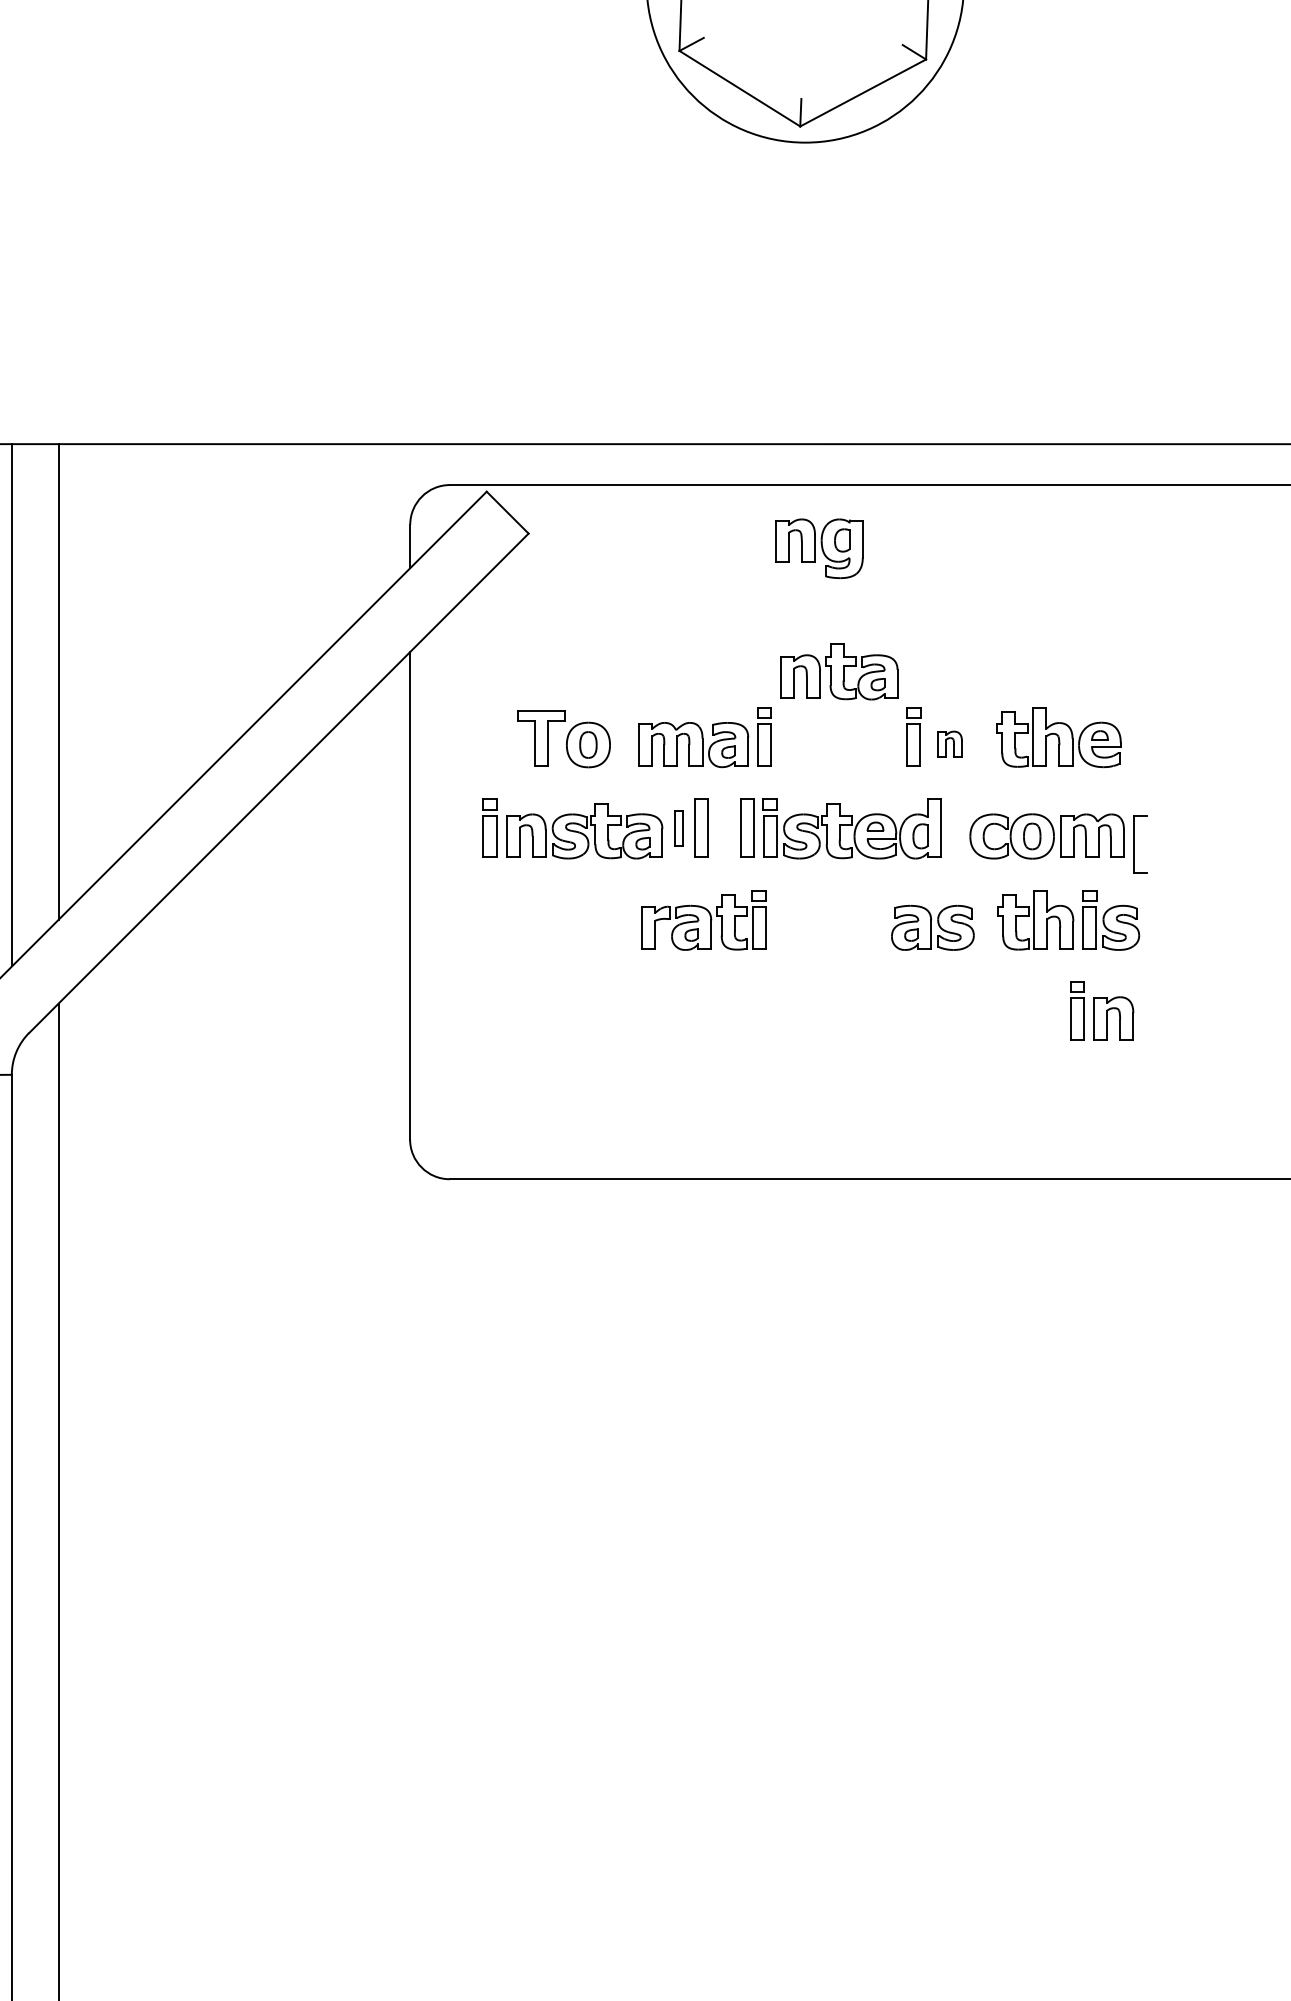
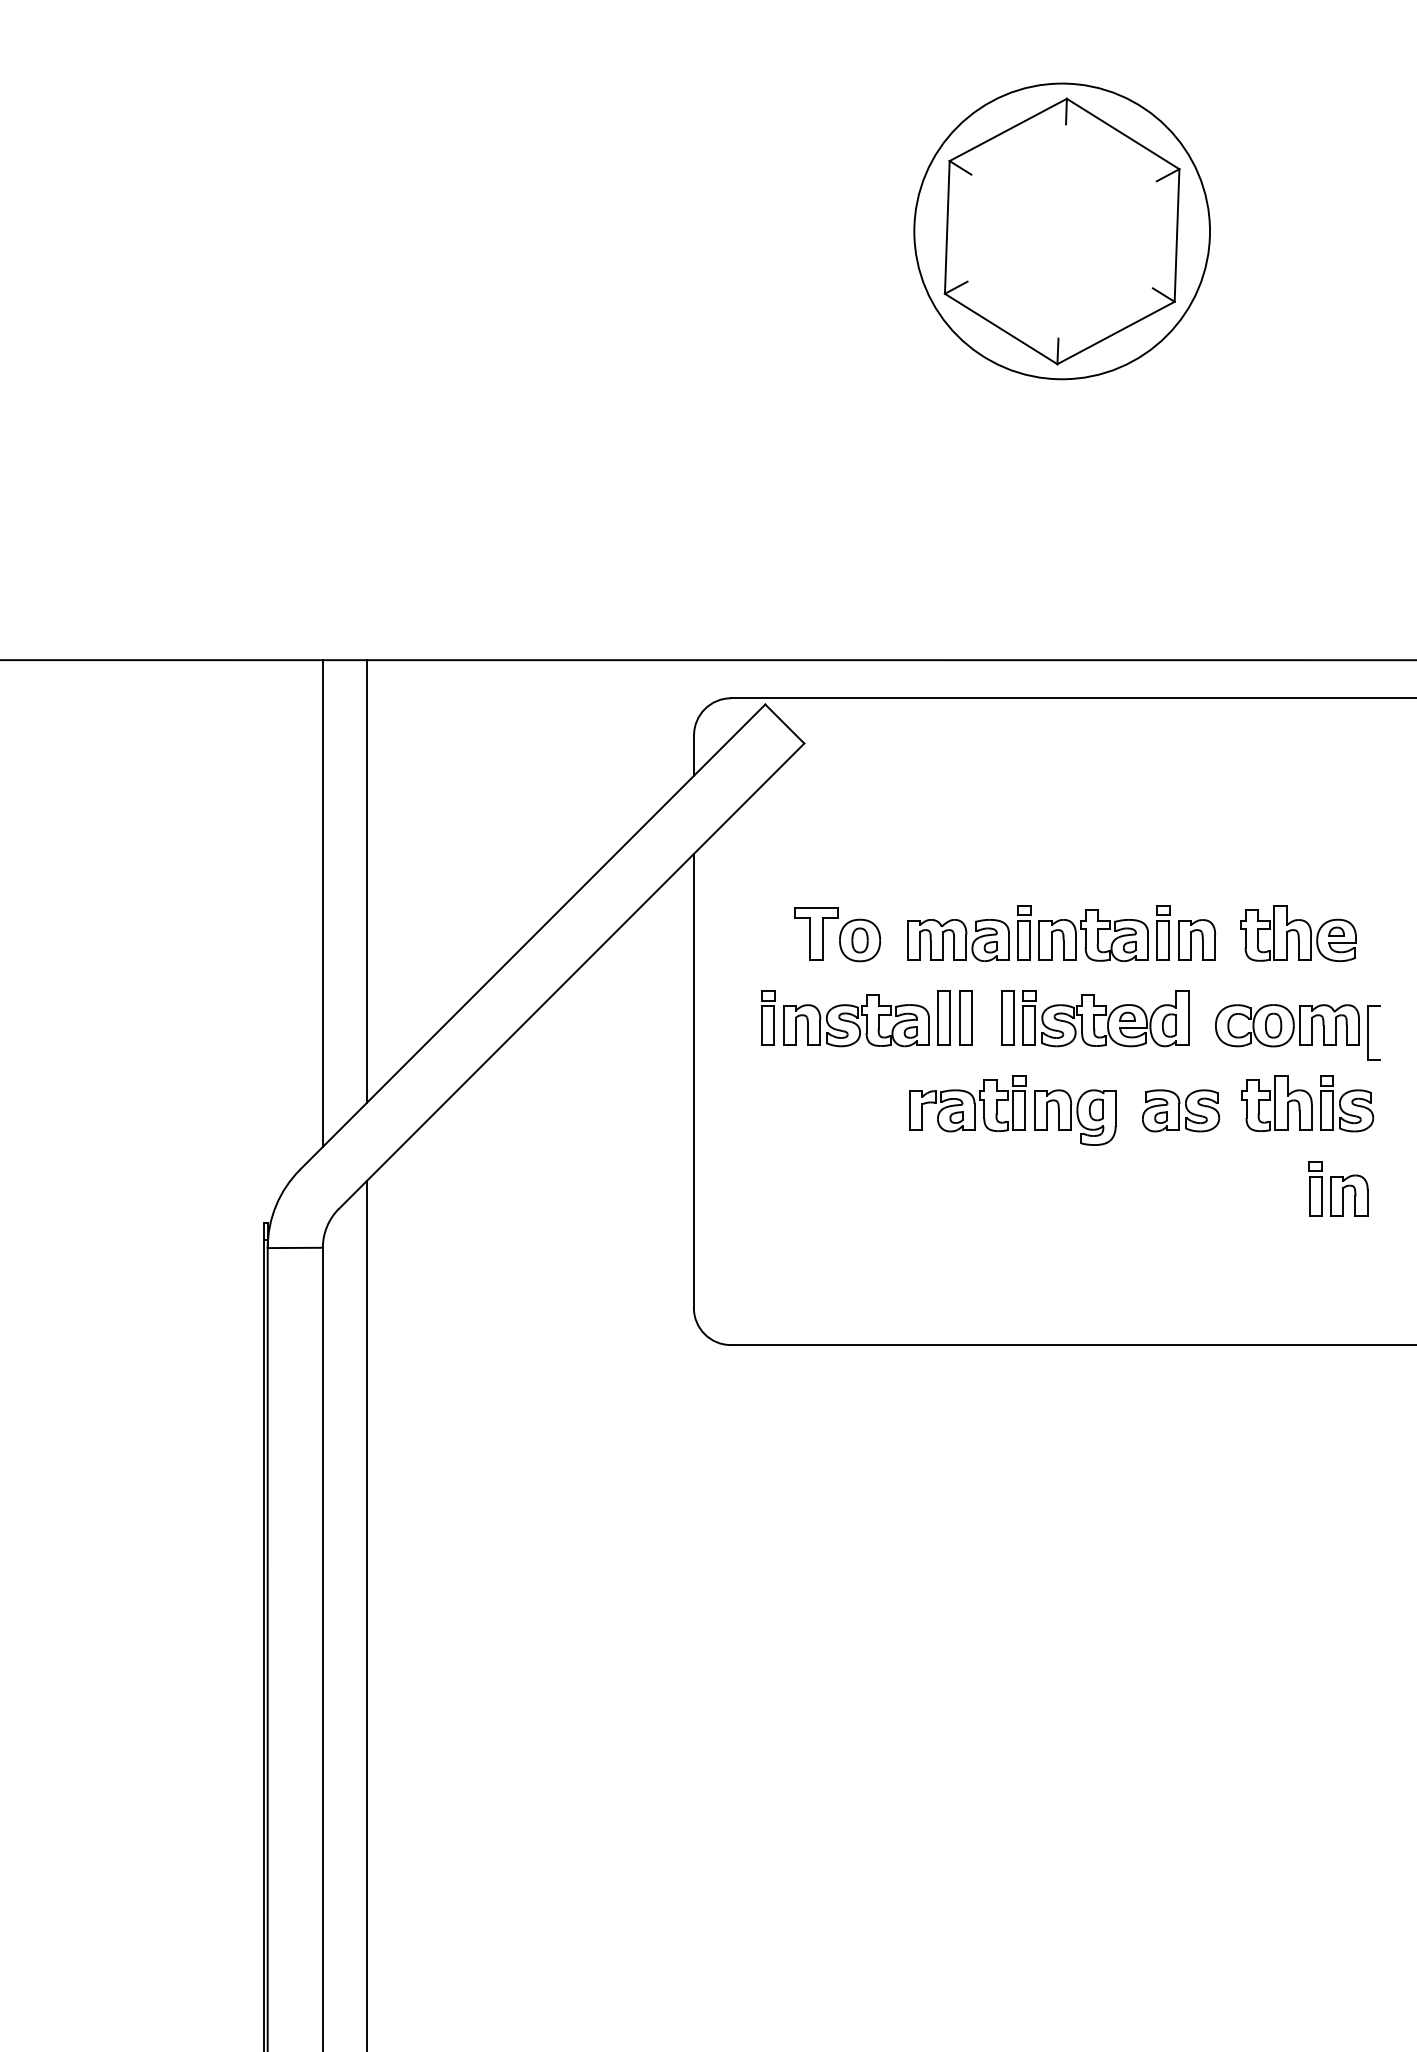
part: (819, 548) -> (1075, 1117), moved
part: (838, 672) -> (1093, 935), moved
part: (950, 743) -> (1197, 939), size x1.67
part: (677, 827) -> (943, 1017), size x1.67

